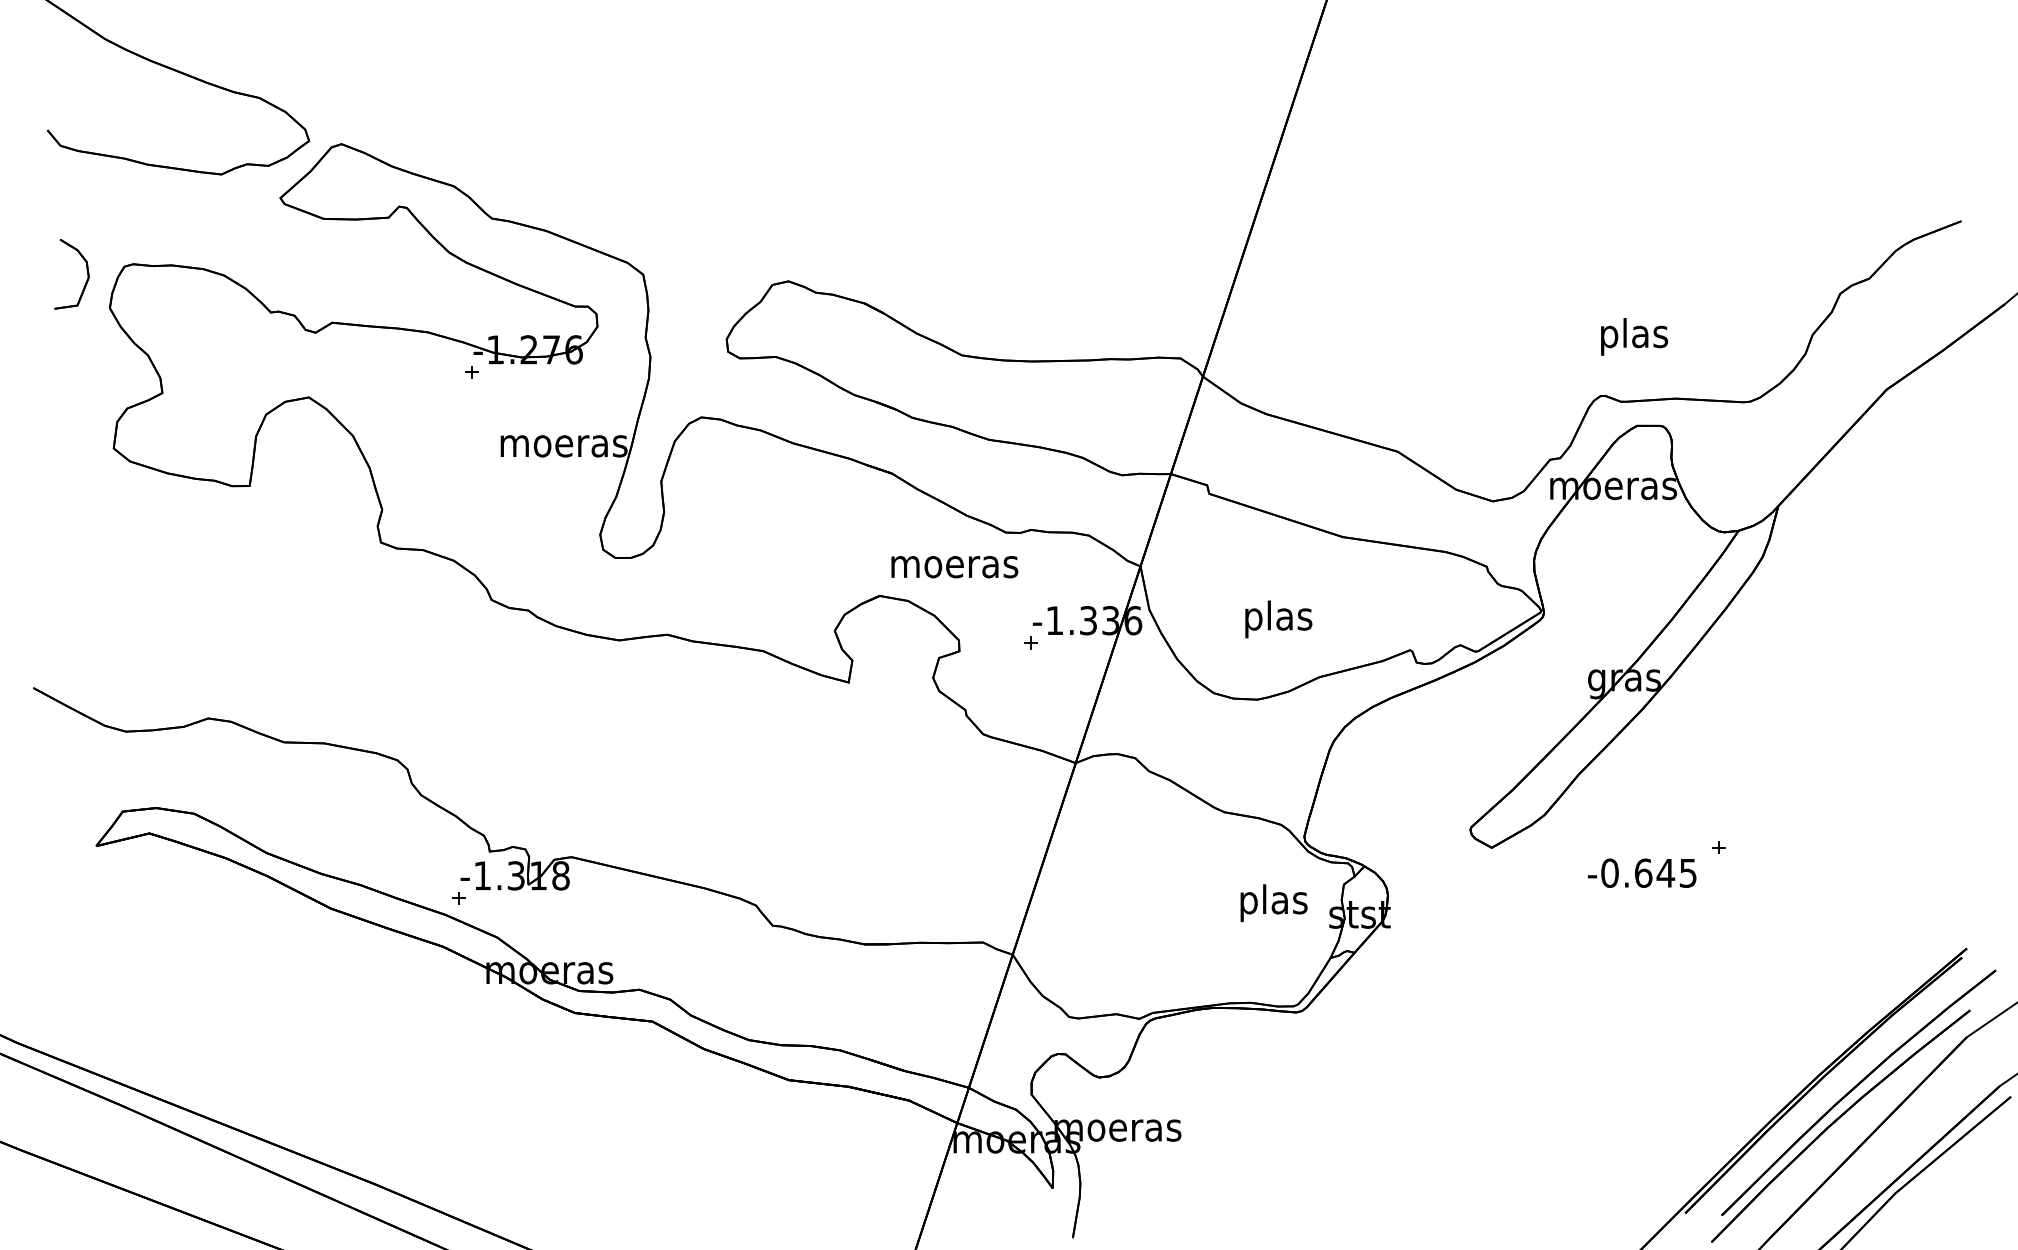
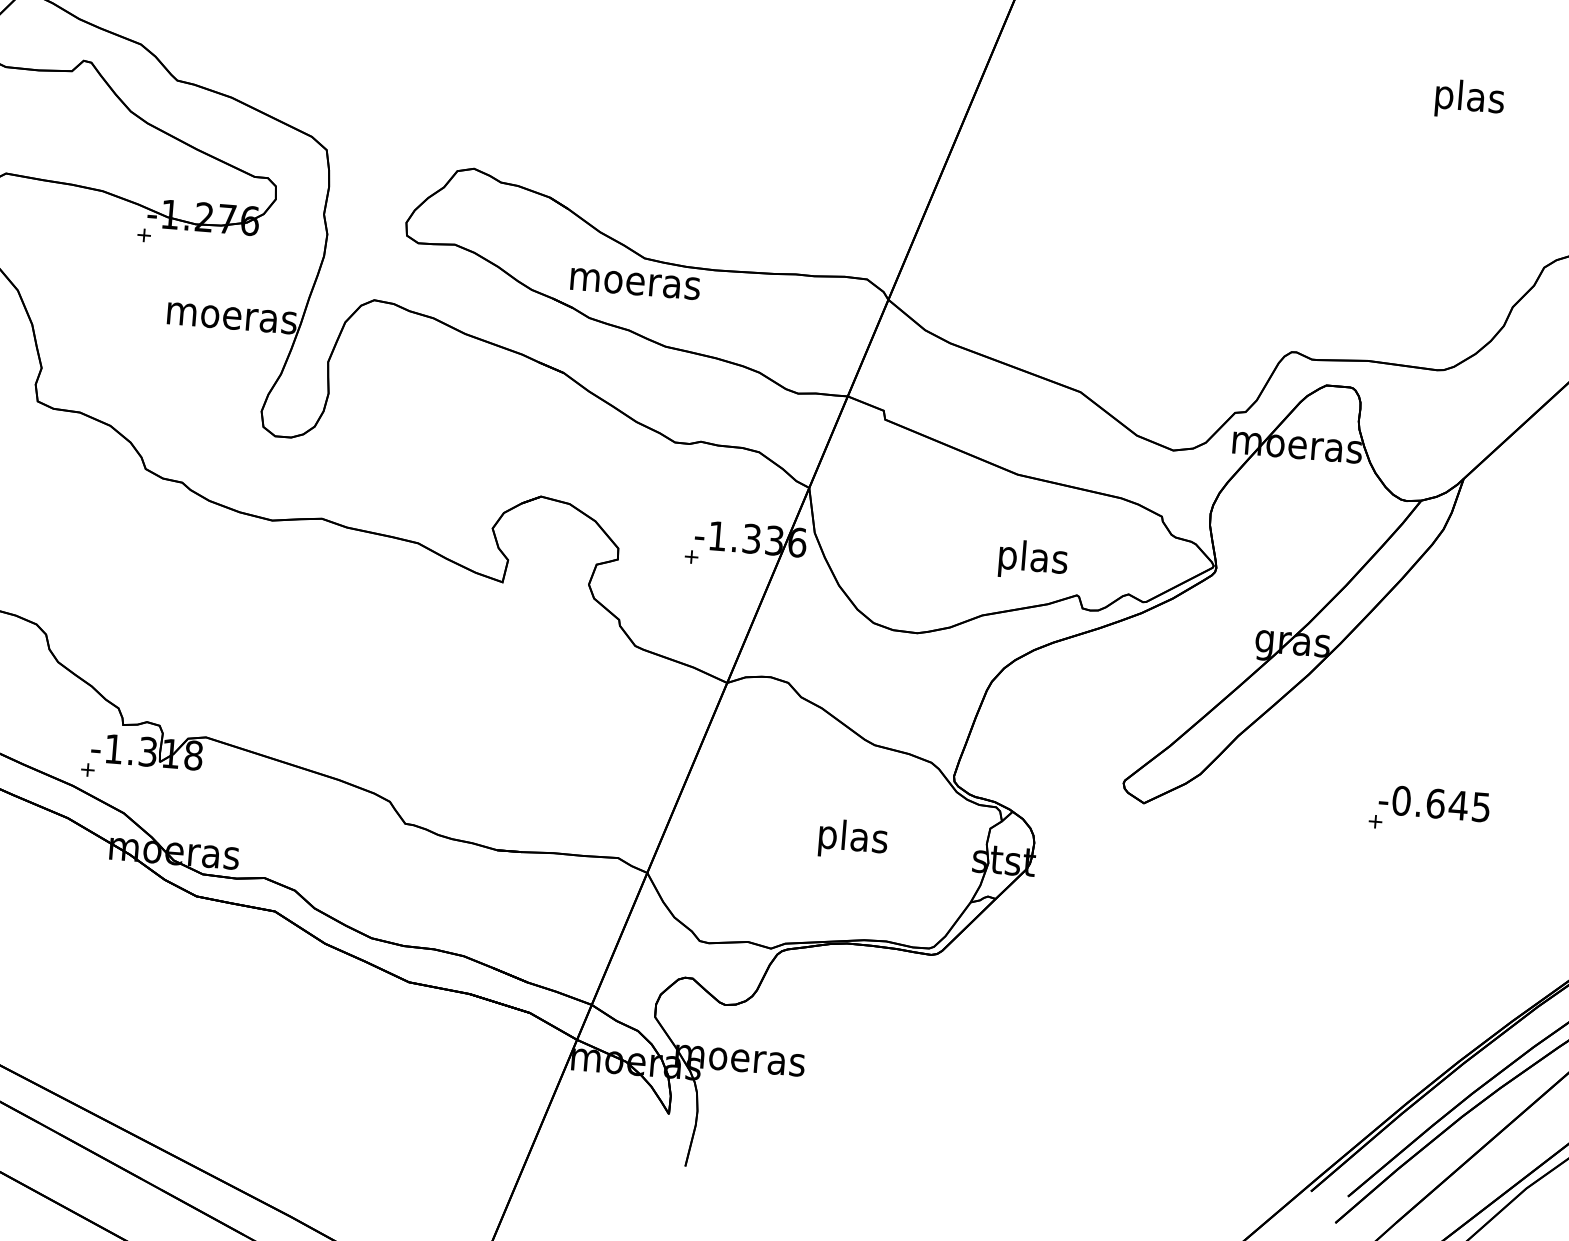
text: (1634, 336) -> (1469, 99), moved
text: (954, 567) -> (634, 284), moved
text: (1278, 619) -> (1033, 560), moved
text: (1642, 872) -> (1434, 802), moved
text: (1273, 902) -> (852, 838), moved

